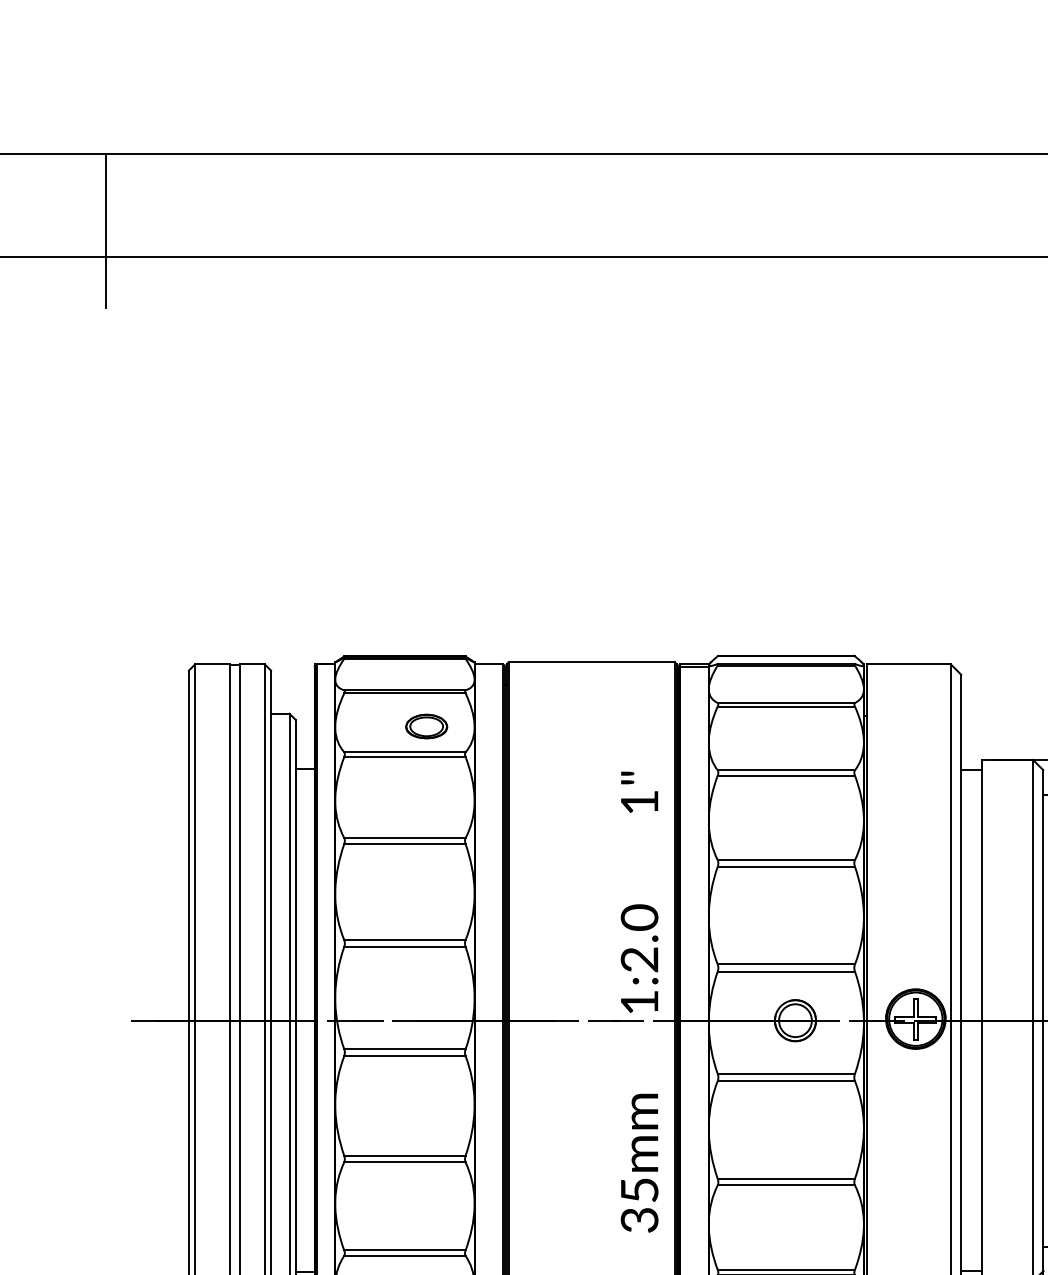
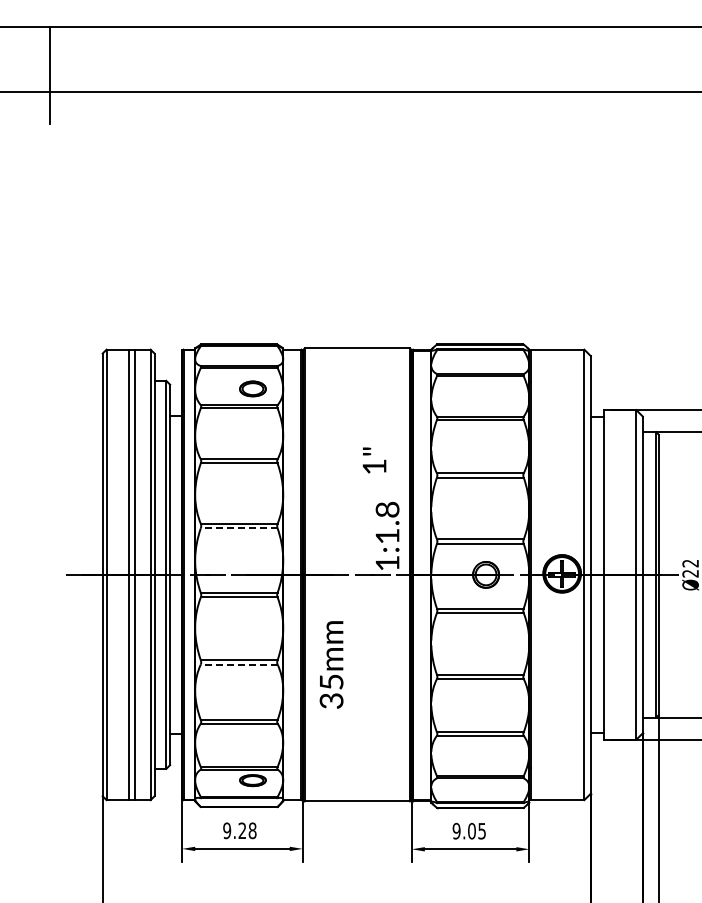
text: (639, 792) -> (374, 460), moved
text: (639, 937) -> (387, 522), 1:2.0 -> 1:1.8
line: (403, 947) -> (238, 528), solid -> dashed
line: (403, 1162) -> (238, 664), solid -> dashed
text: (639, 1162) -> (331, 664), moved

